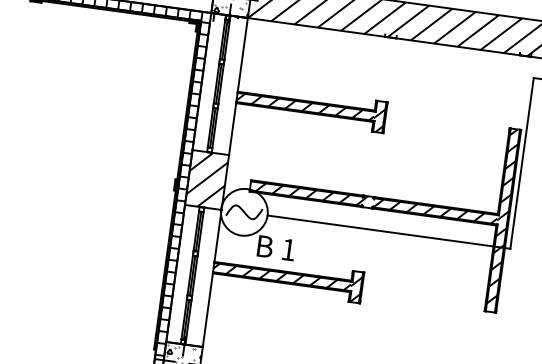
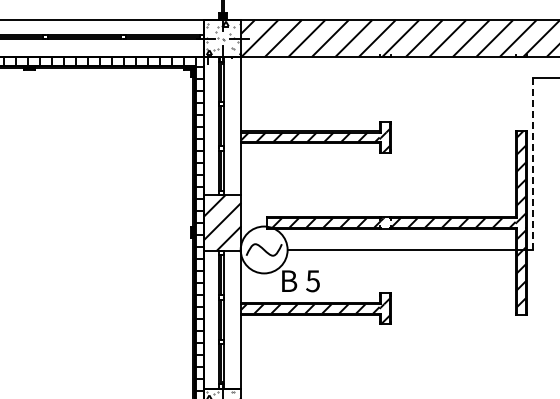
line: (521, 163) -> (532, 163), solid -> dashed
text: (287, 250) -> (312, 281), 1 -> 5

